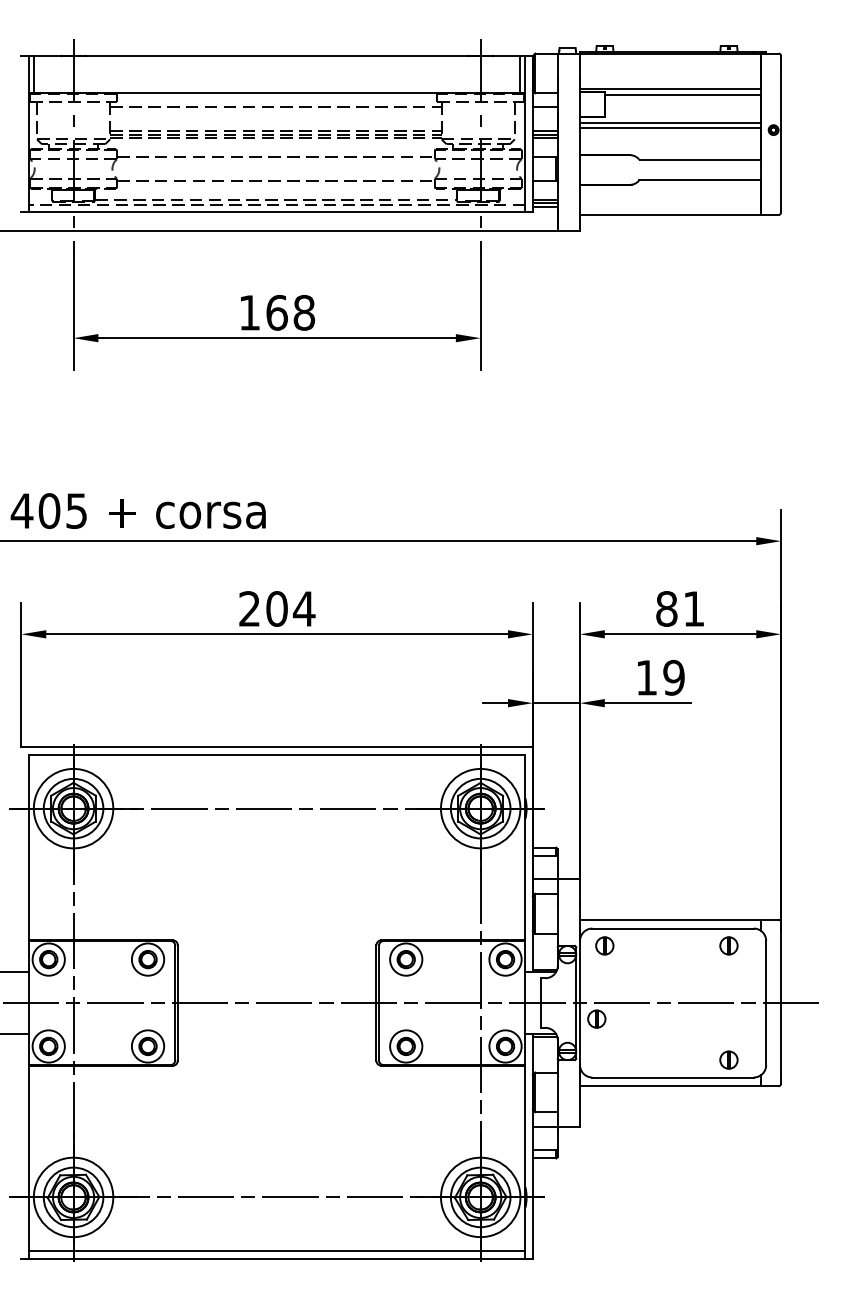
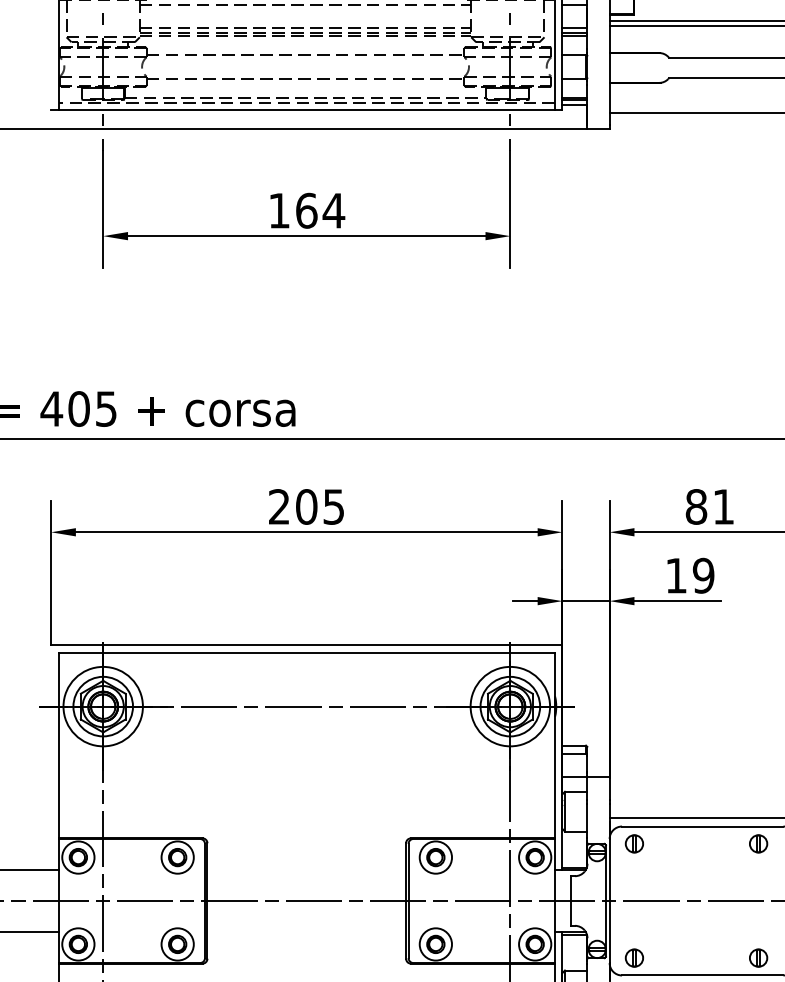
text: (303, 312) -> (333, 210), 168 -> 164
text: (303, 608) -> (333, 506), 204 -> 205
part: (596, 1018) -> (634, 957), moved

